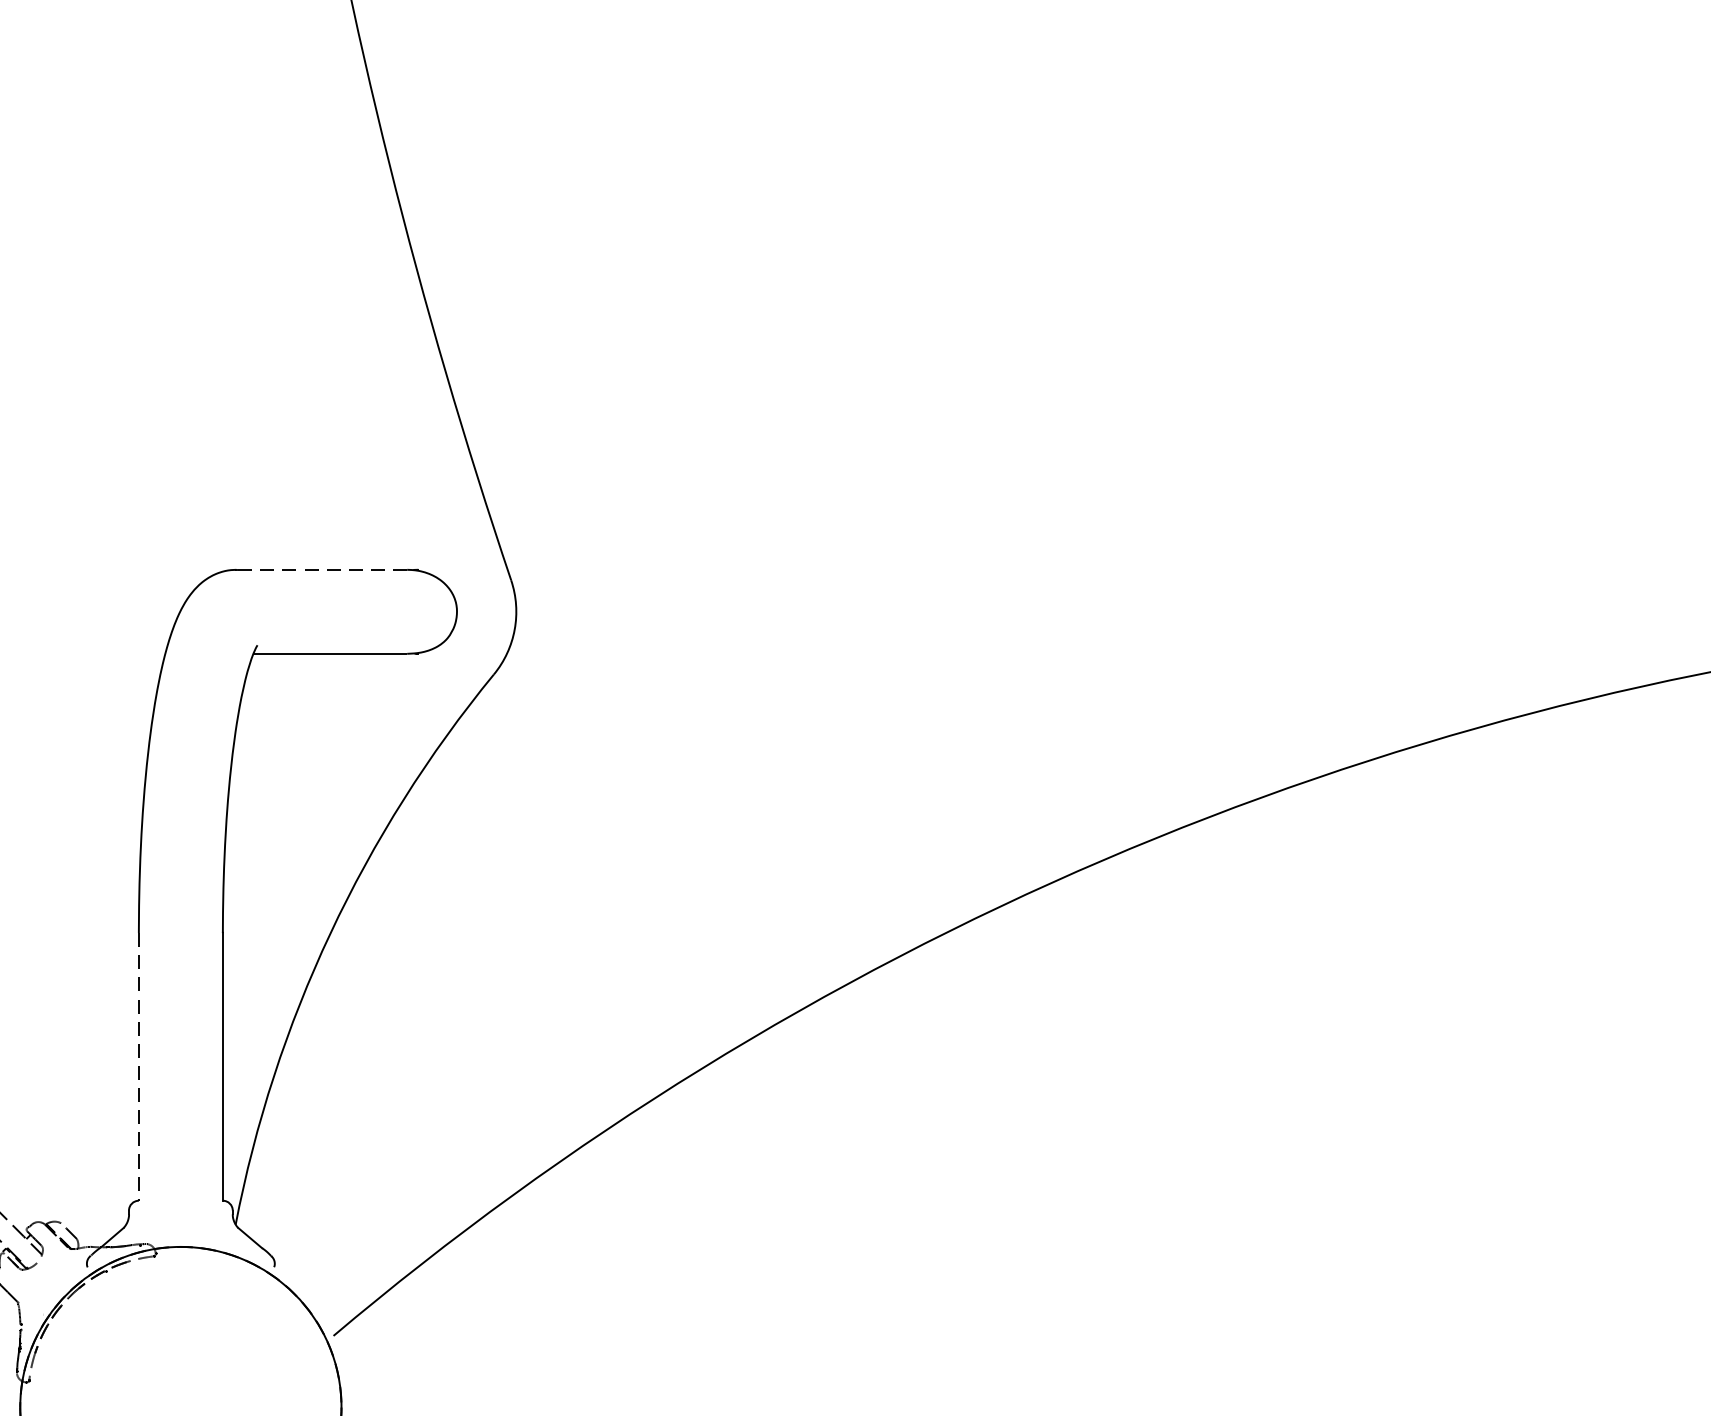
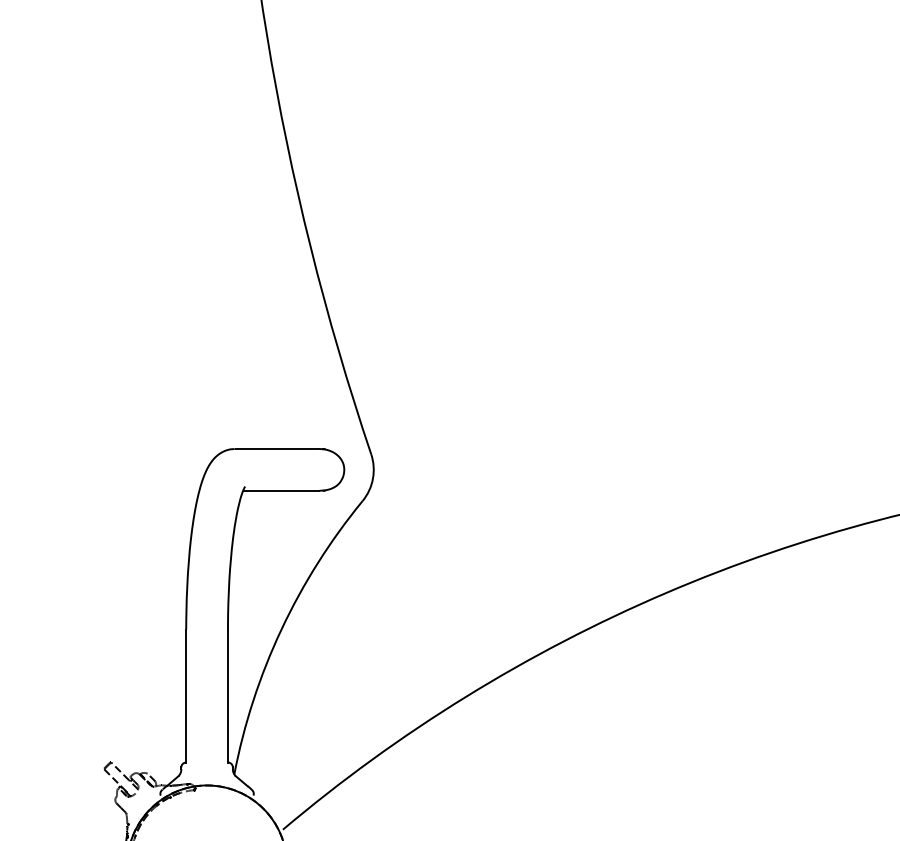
line: (320, 570) -> (276, 449), dashed -> solid
line: (139, 1067) -> (186, 696), dashed -> solid

